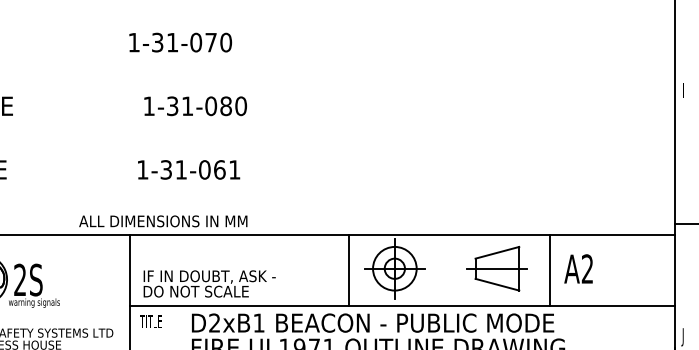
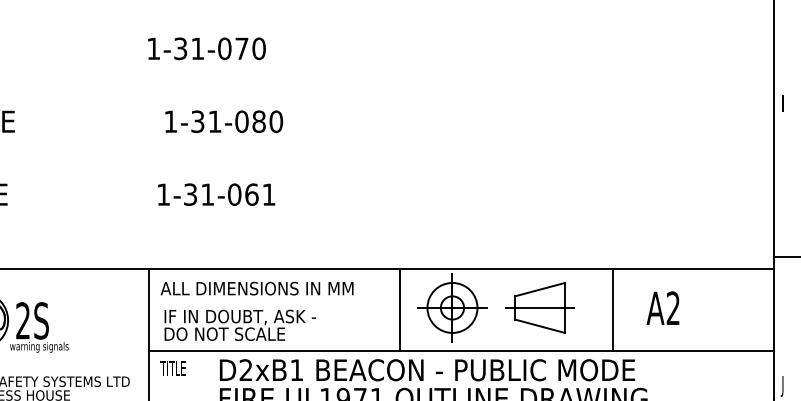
text: (162, 221) -> (256, 288), moved
part: (496, 268) -> (539, 307), moved
line: (550, 270) -> (613, 309), moved

